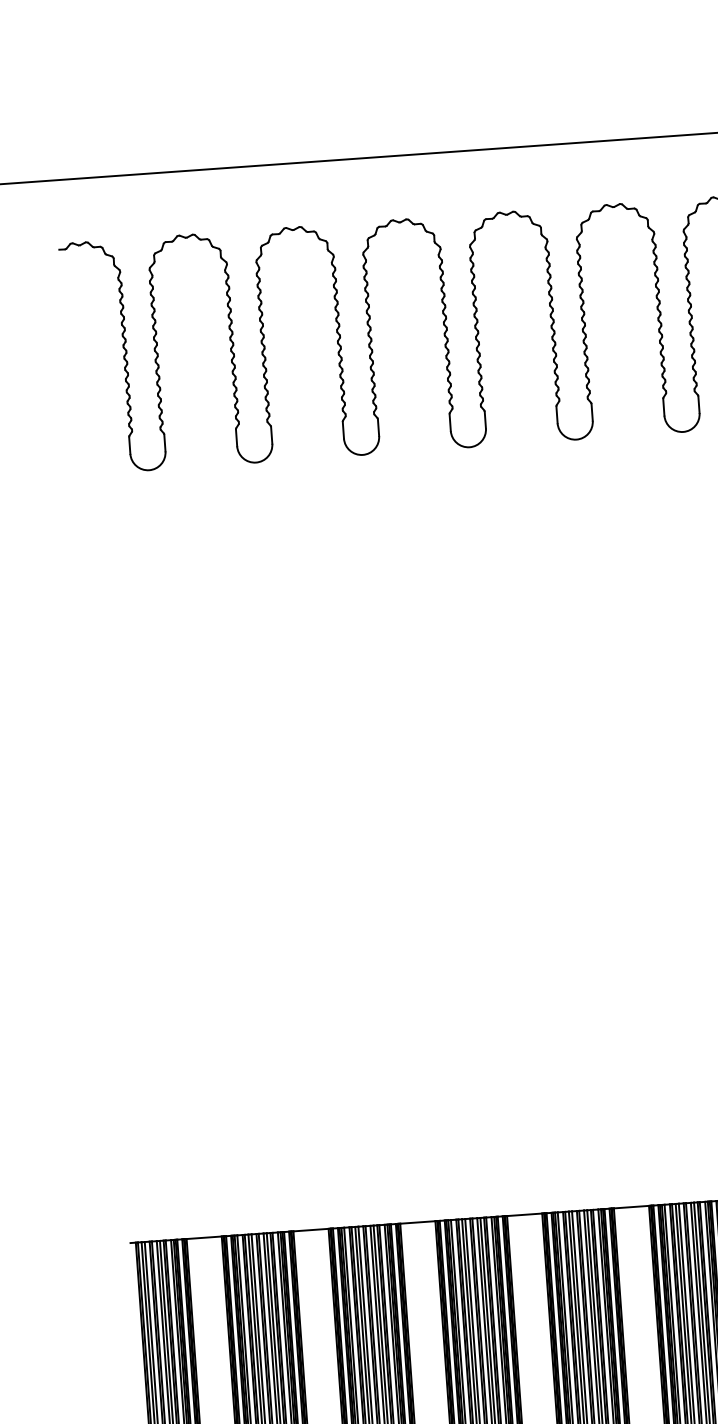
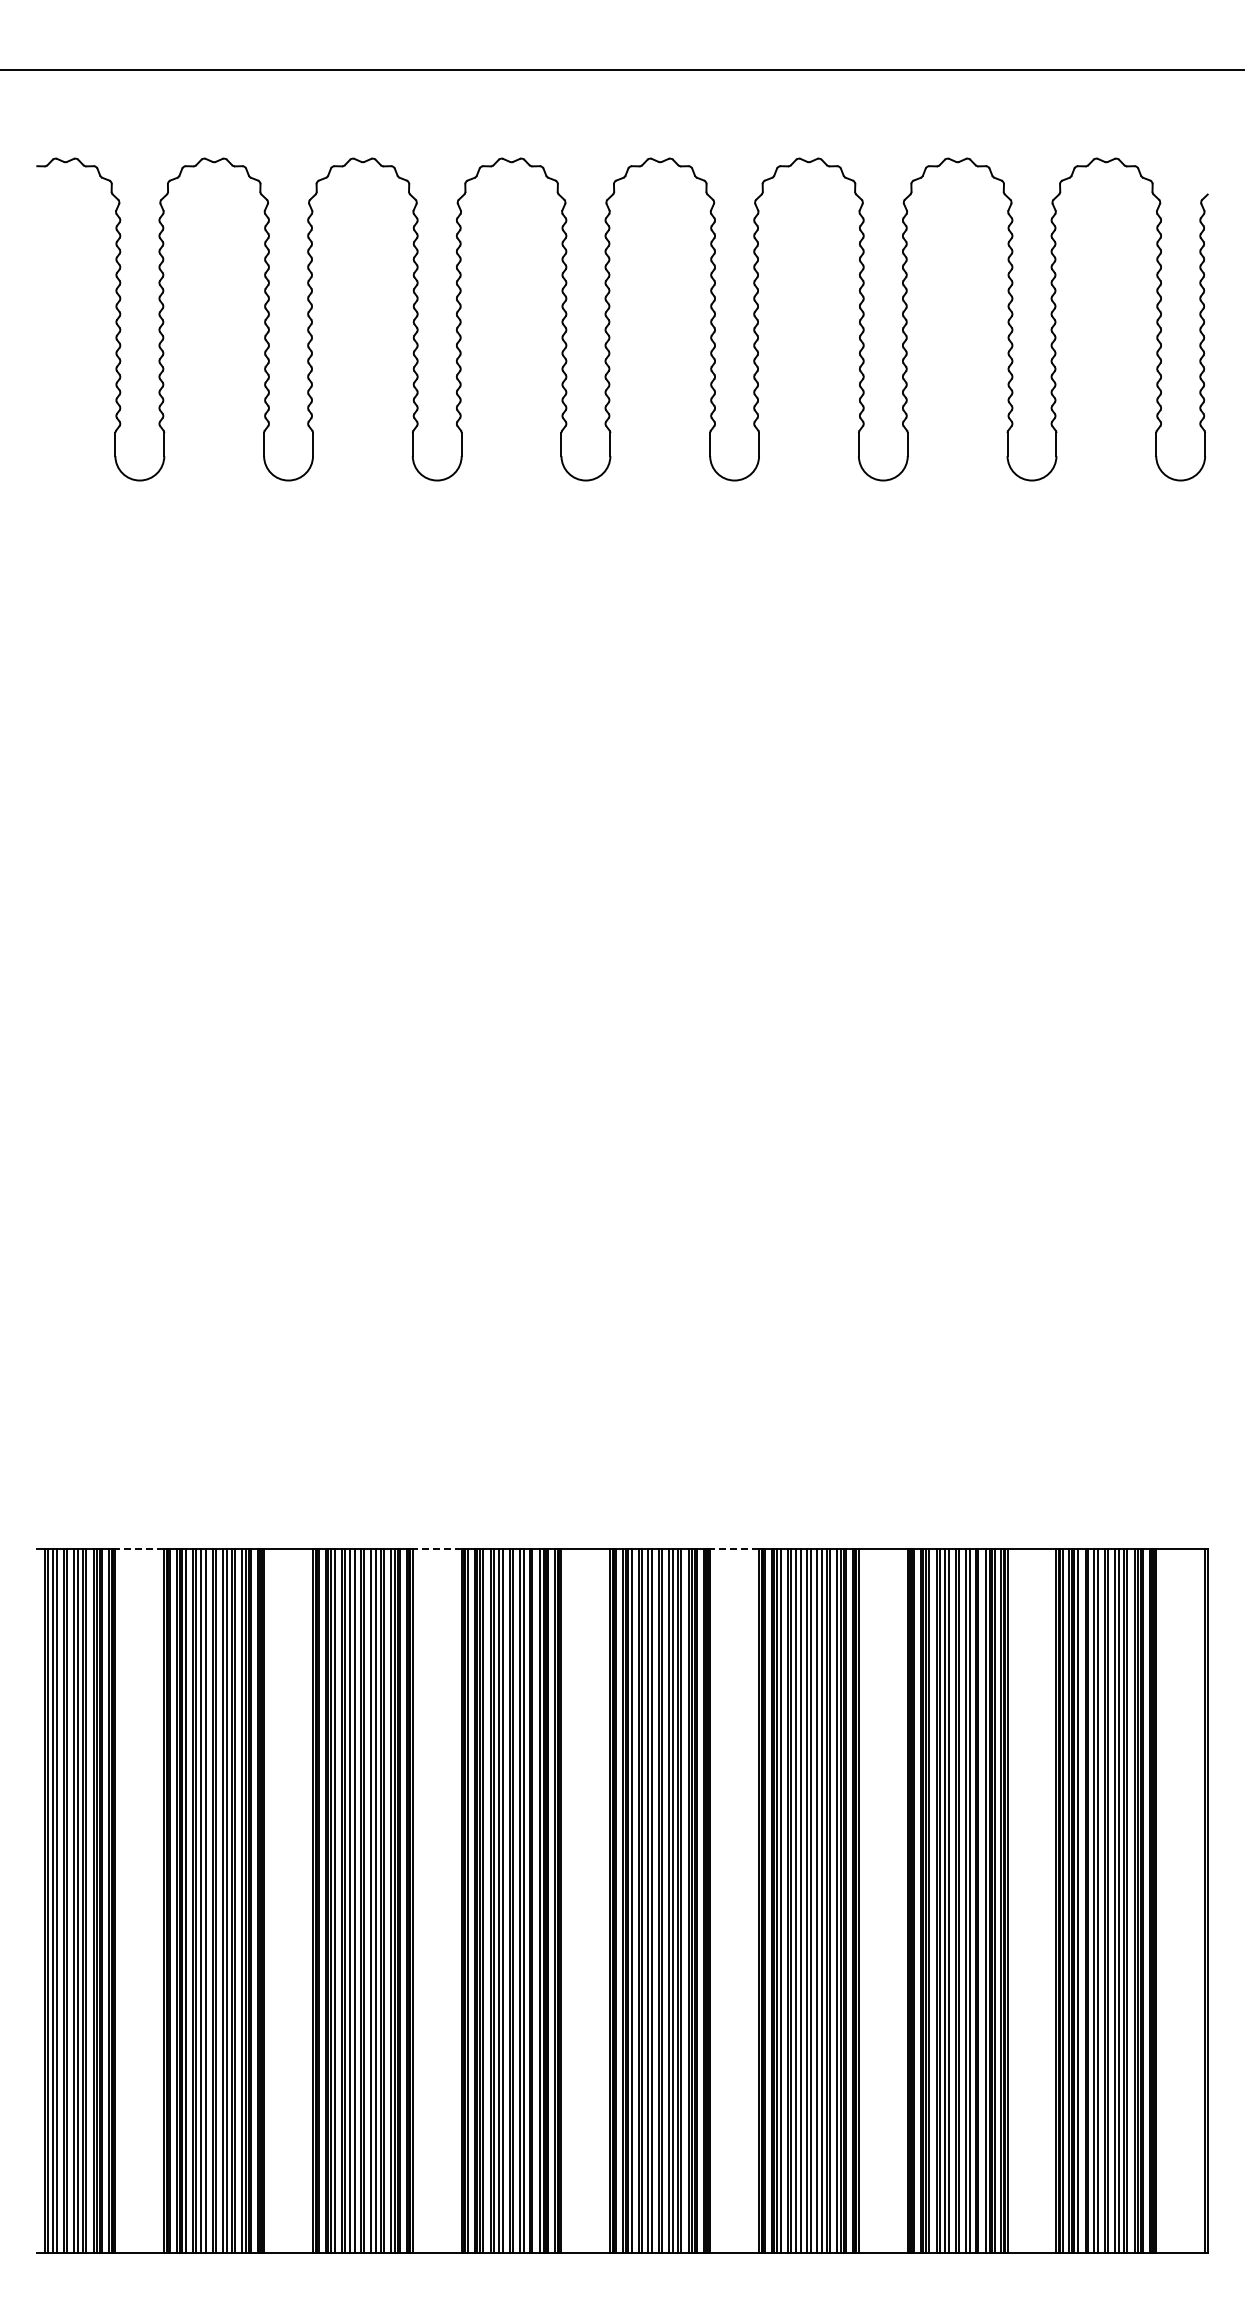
line: (631, 1206) -> (734, 1548), solid -> dashed
line: (417, 1222) -> (436, 1548), solid -> dashed
line: (203, 1237) -> (139, 1548), solid -> dashed

